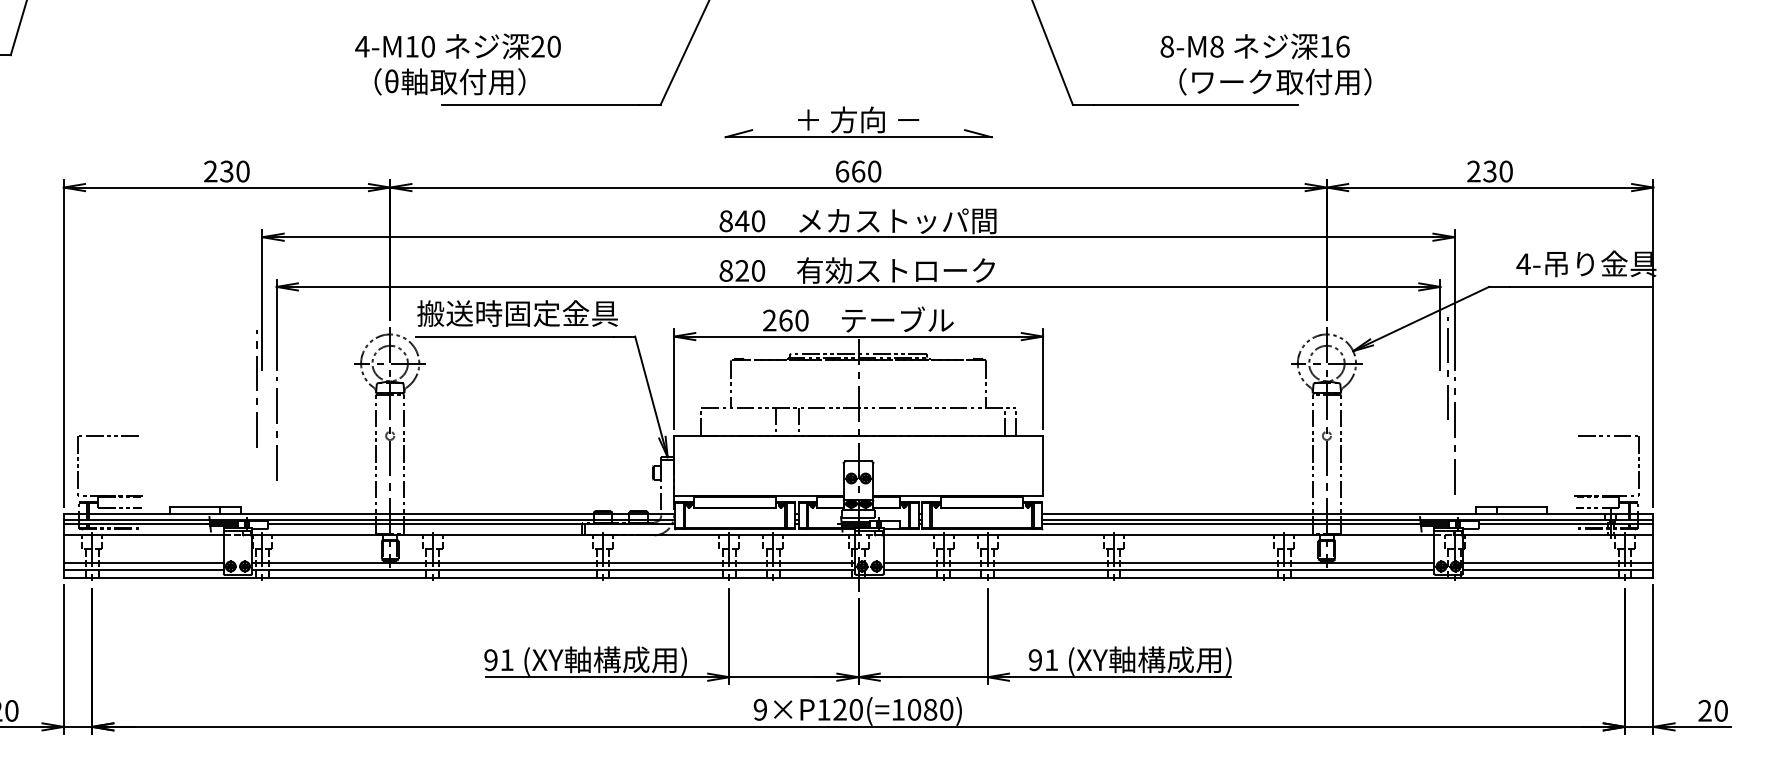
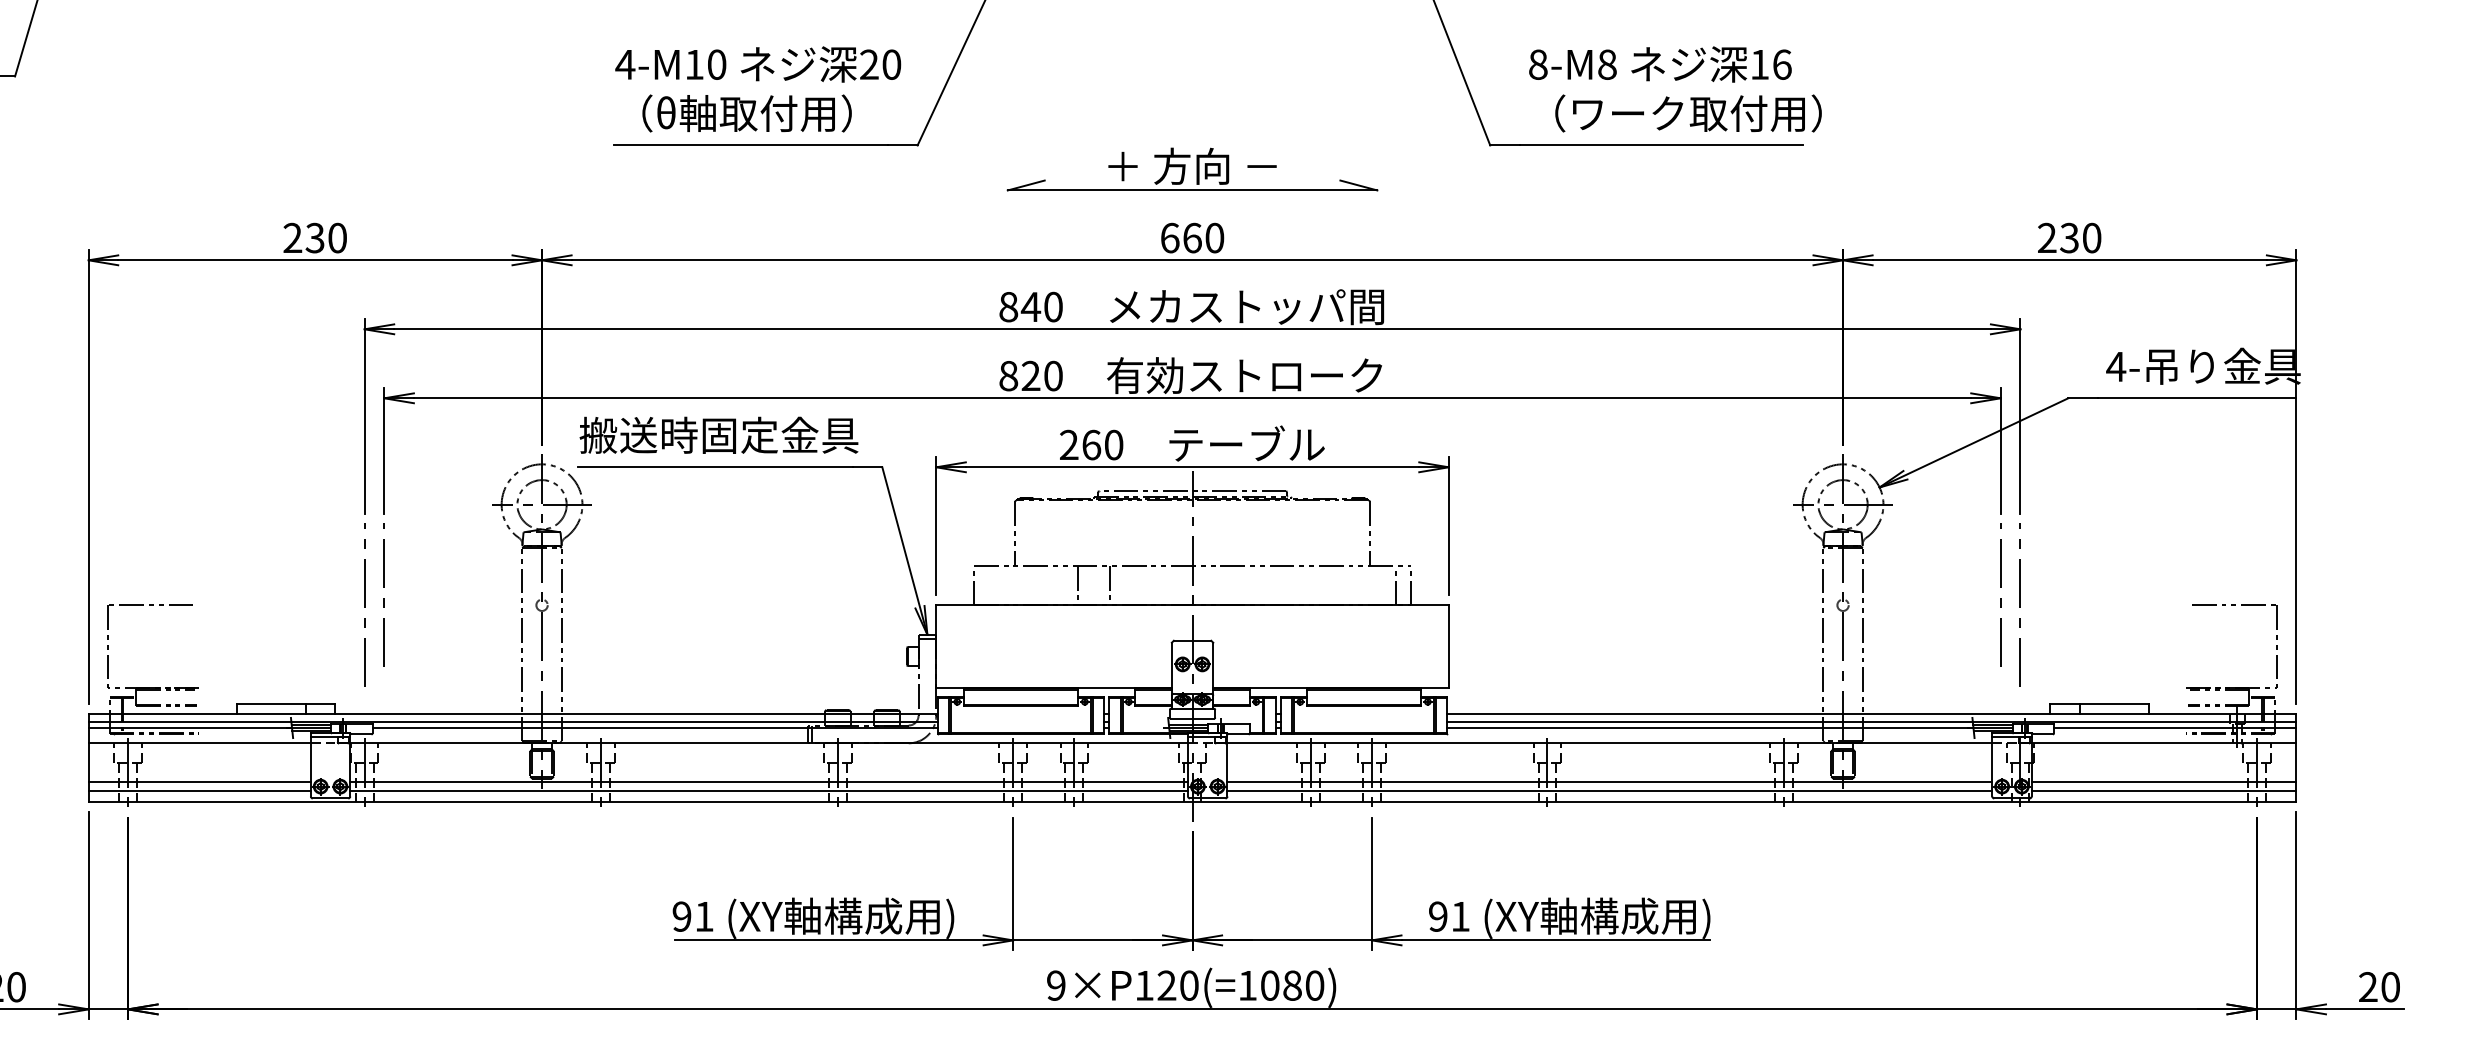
text: (458, 64) -> (758, 89), moved
text: (1266, 64) -> (1675, 89), moved
line: (1448, 370) -> (2000, 598), moved
line: (257, 388) -> (364, 604), moved

